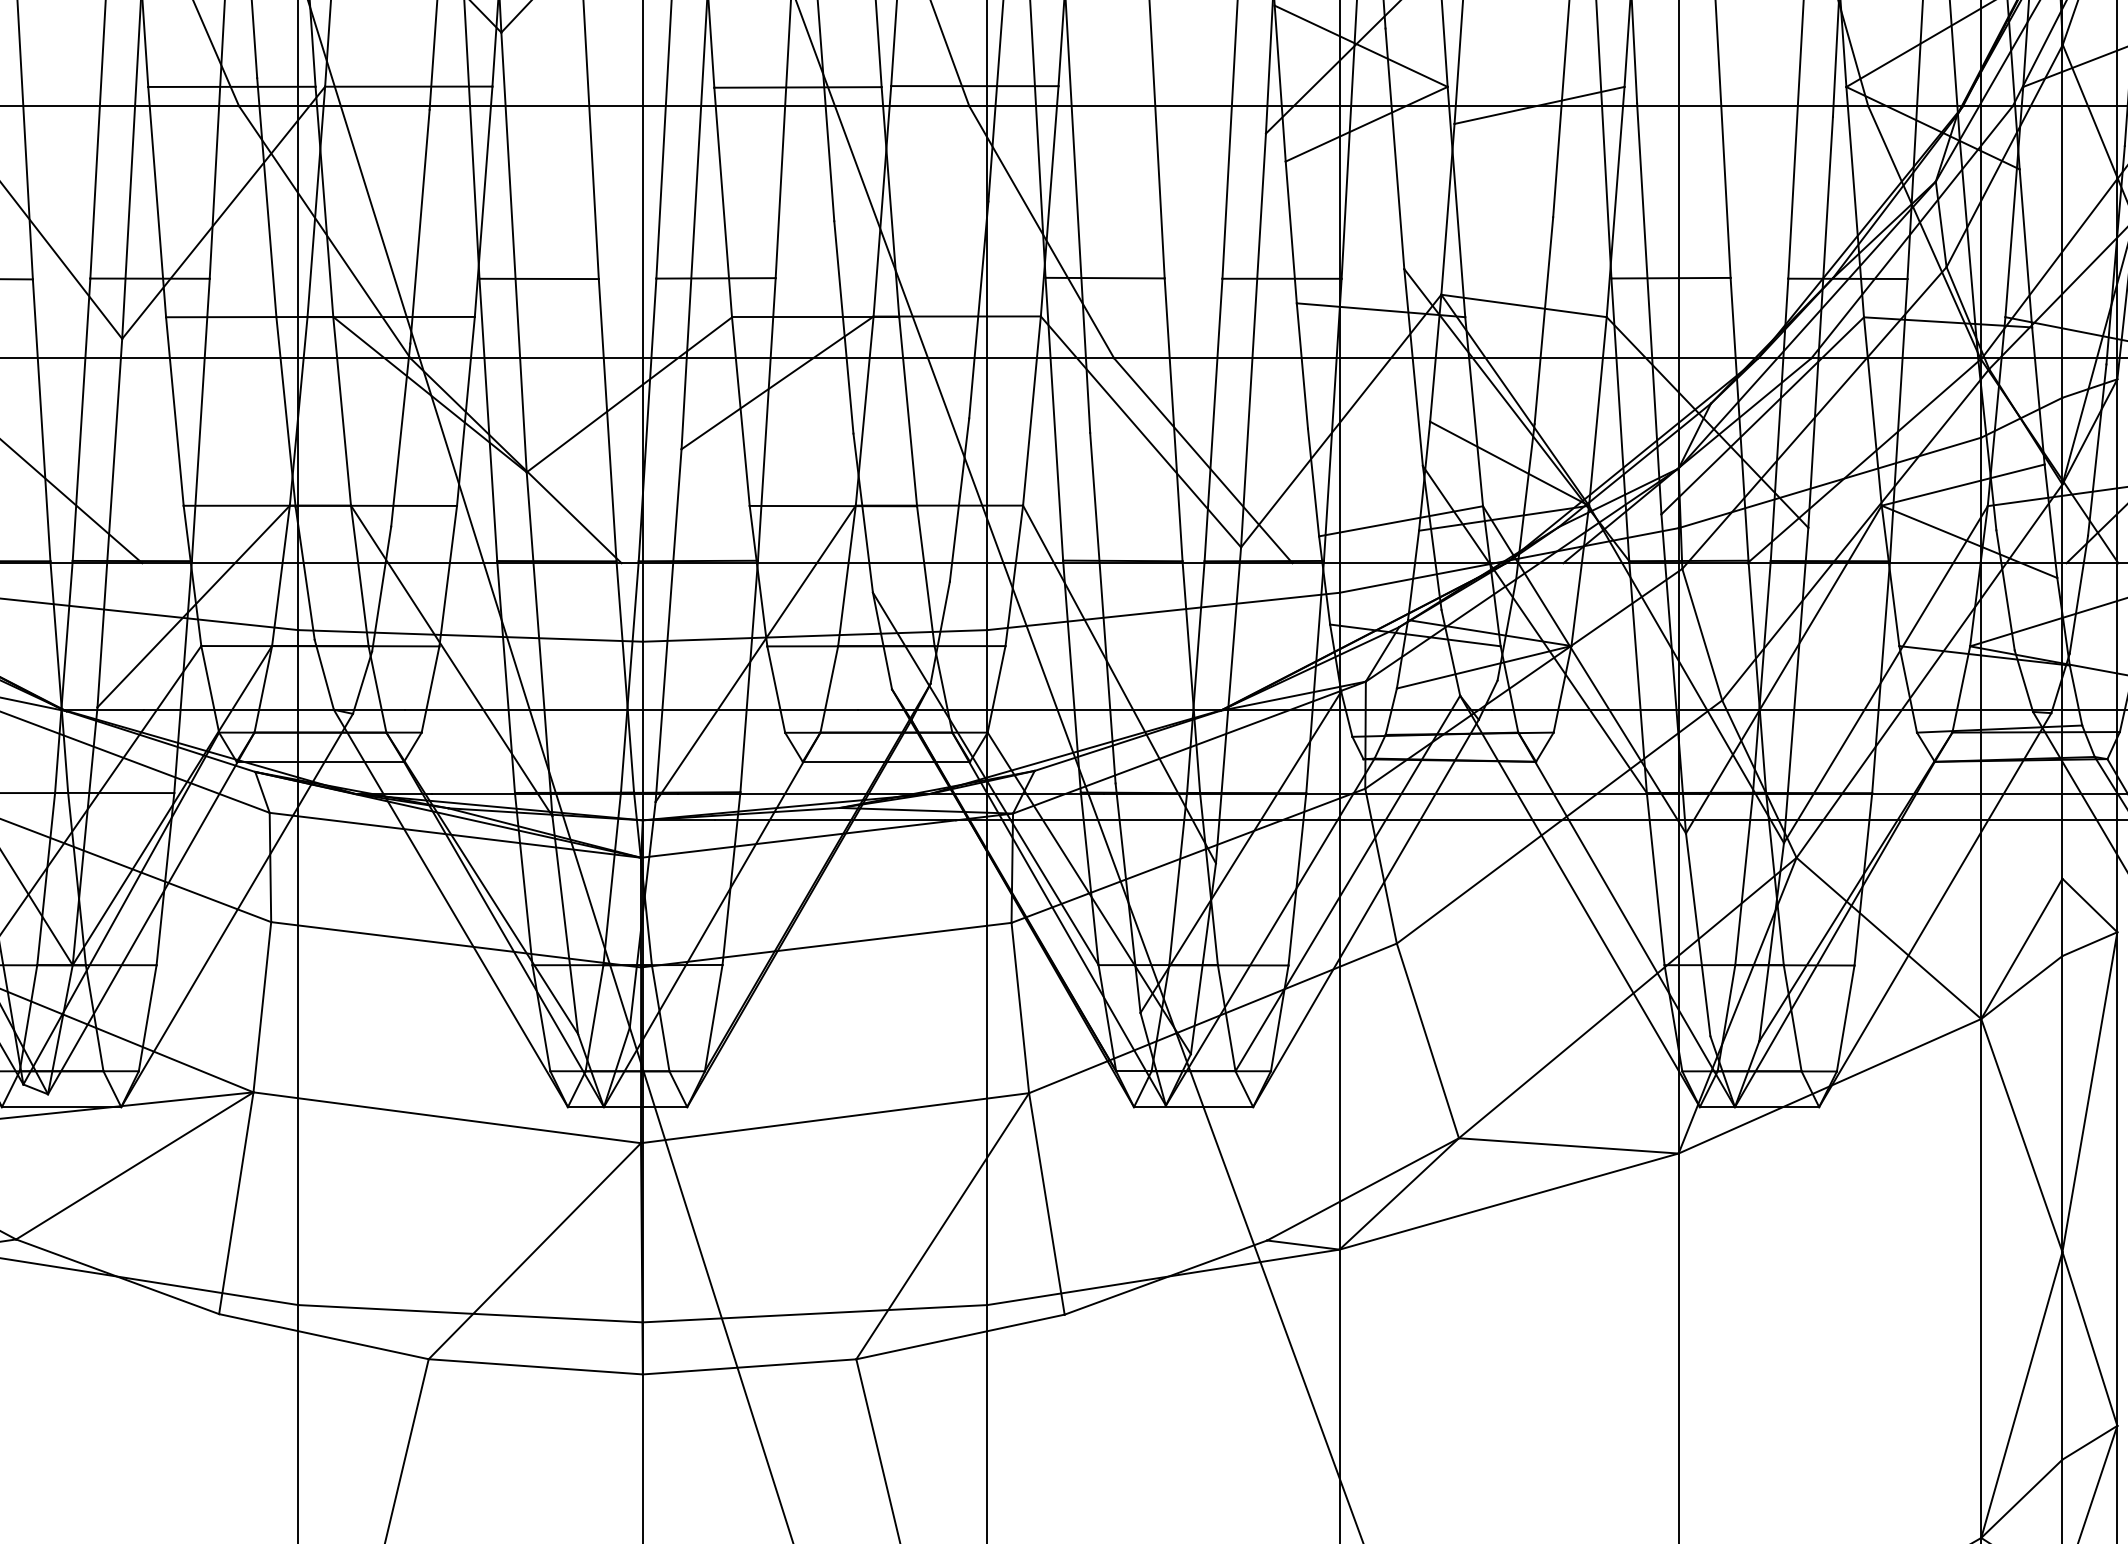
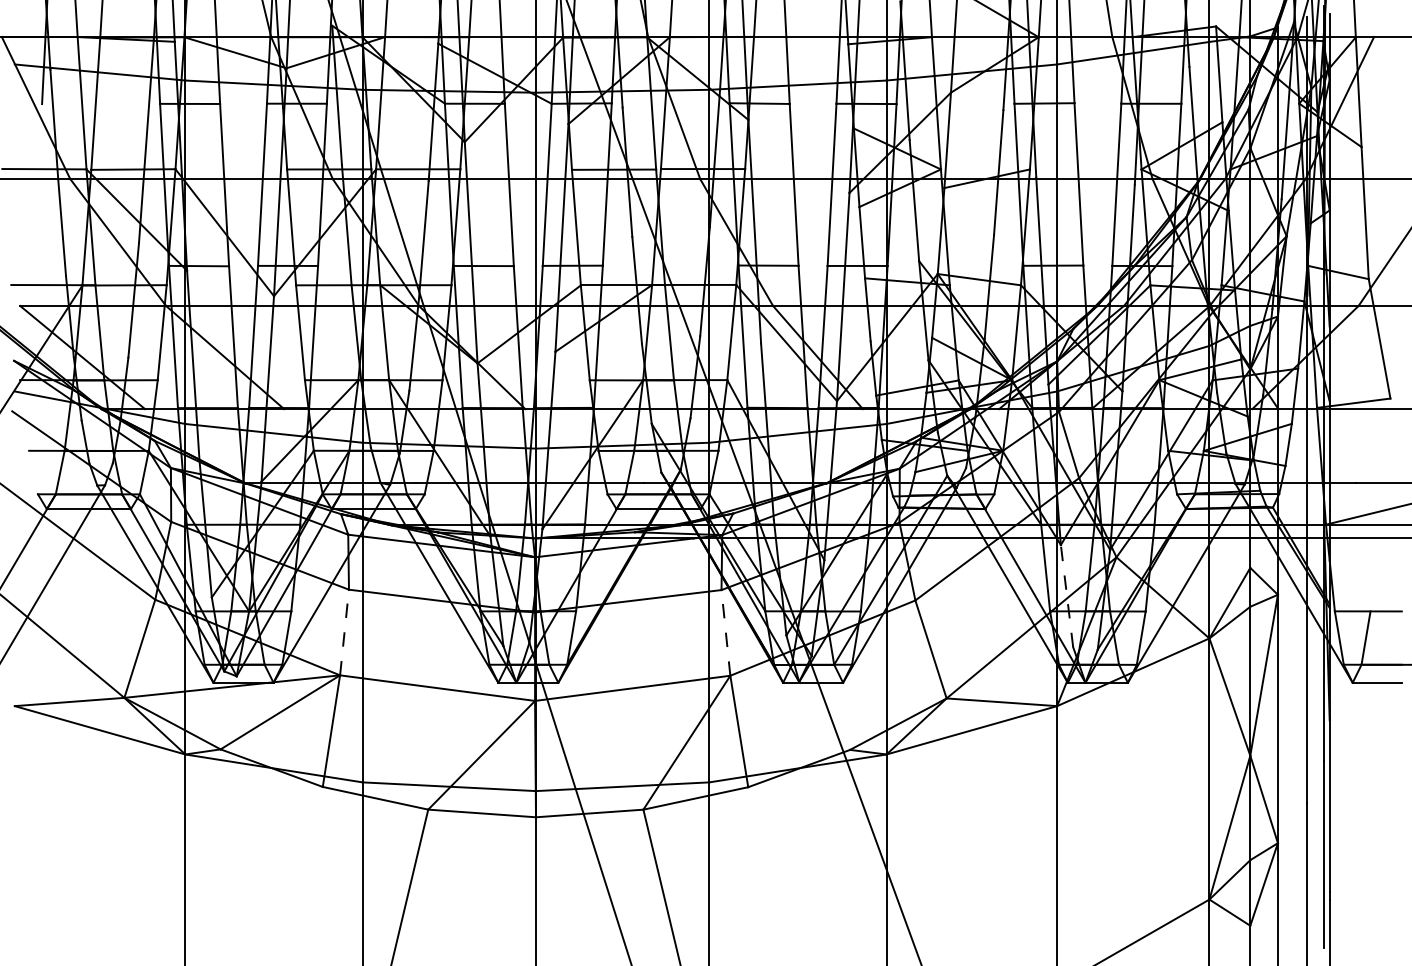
line: (1697, 933) -> (1066, 595), solid -> dashed
line: (262, 1007) -> (344, 632), solid -> dashed
line: (1019, 1007) -> (725, 632), solid -> dashed

